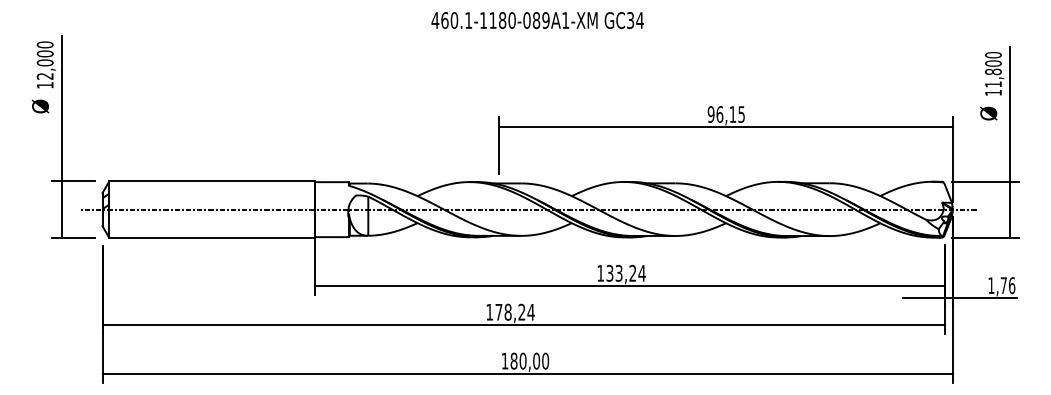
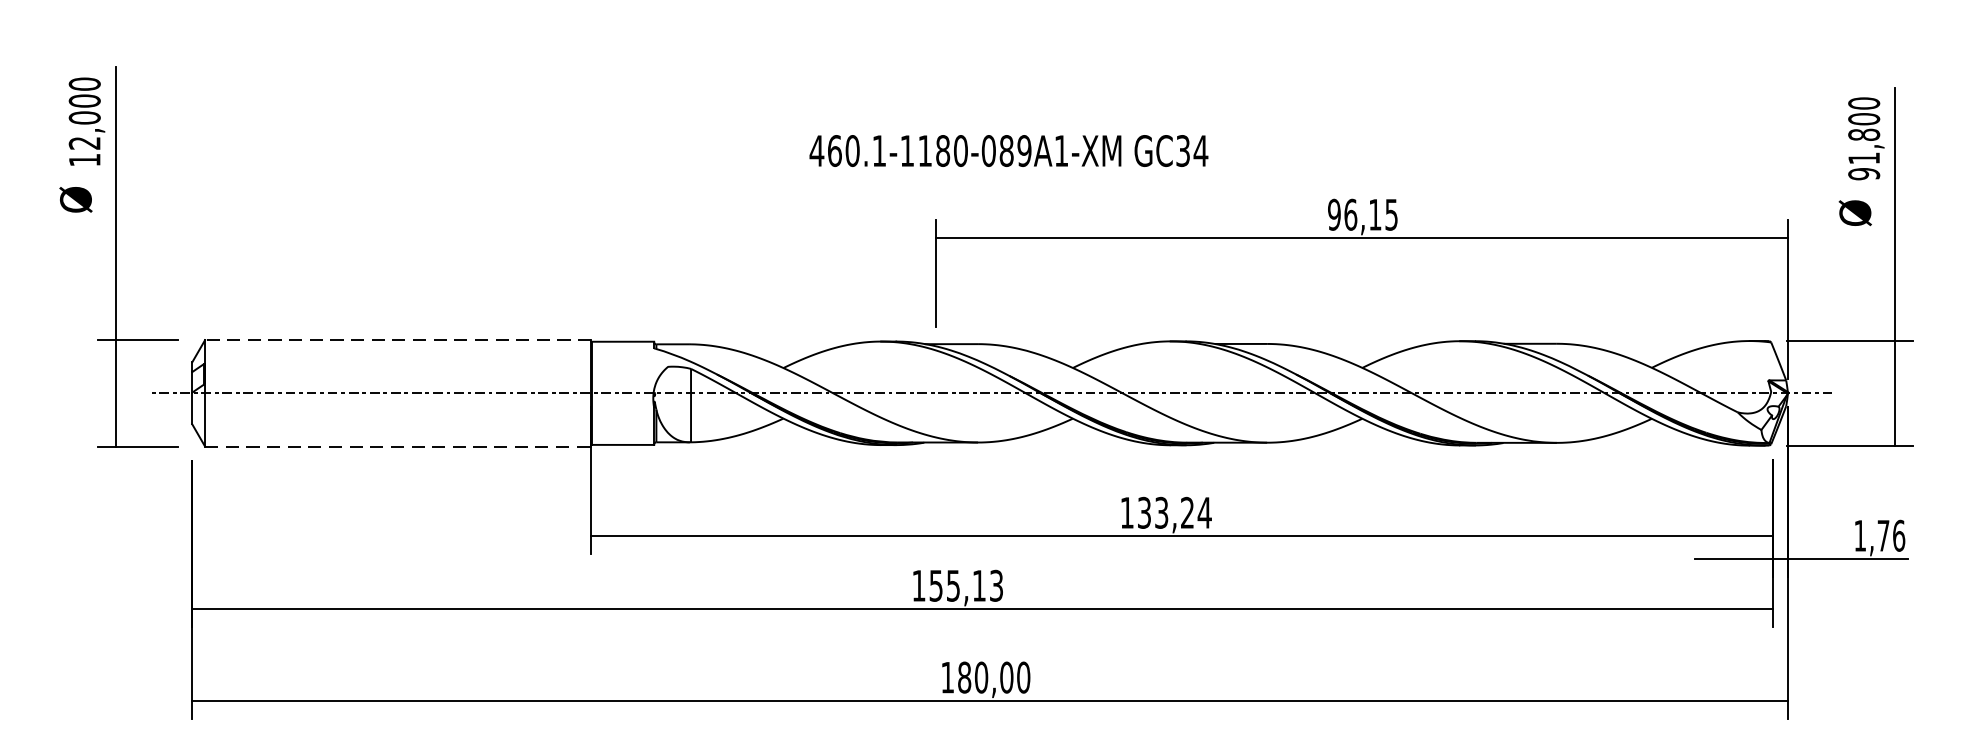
text: (537, 20) -> (1008, 150), moved
text: (993, 92) -> (1864, 173), 11,800 -> 91,800
line: (212, 181) -> (398, 340), solid -> dashed
line: (212, 238) -> (398, 447), solid -> dashed
text: (514, 311) -> (965, 584), 178,24 -> 155,13

